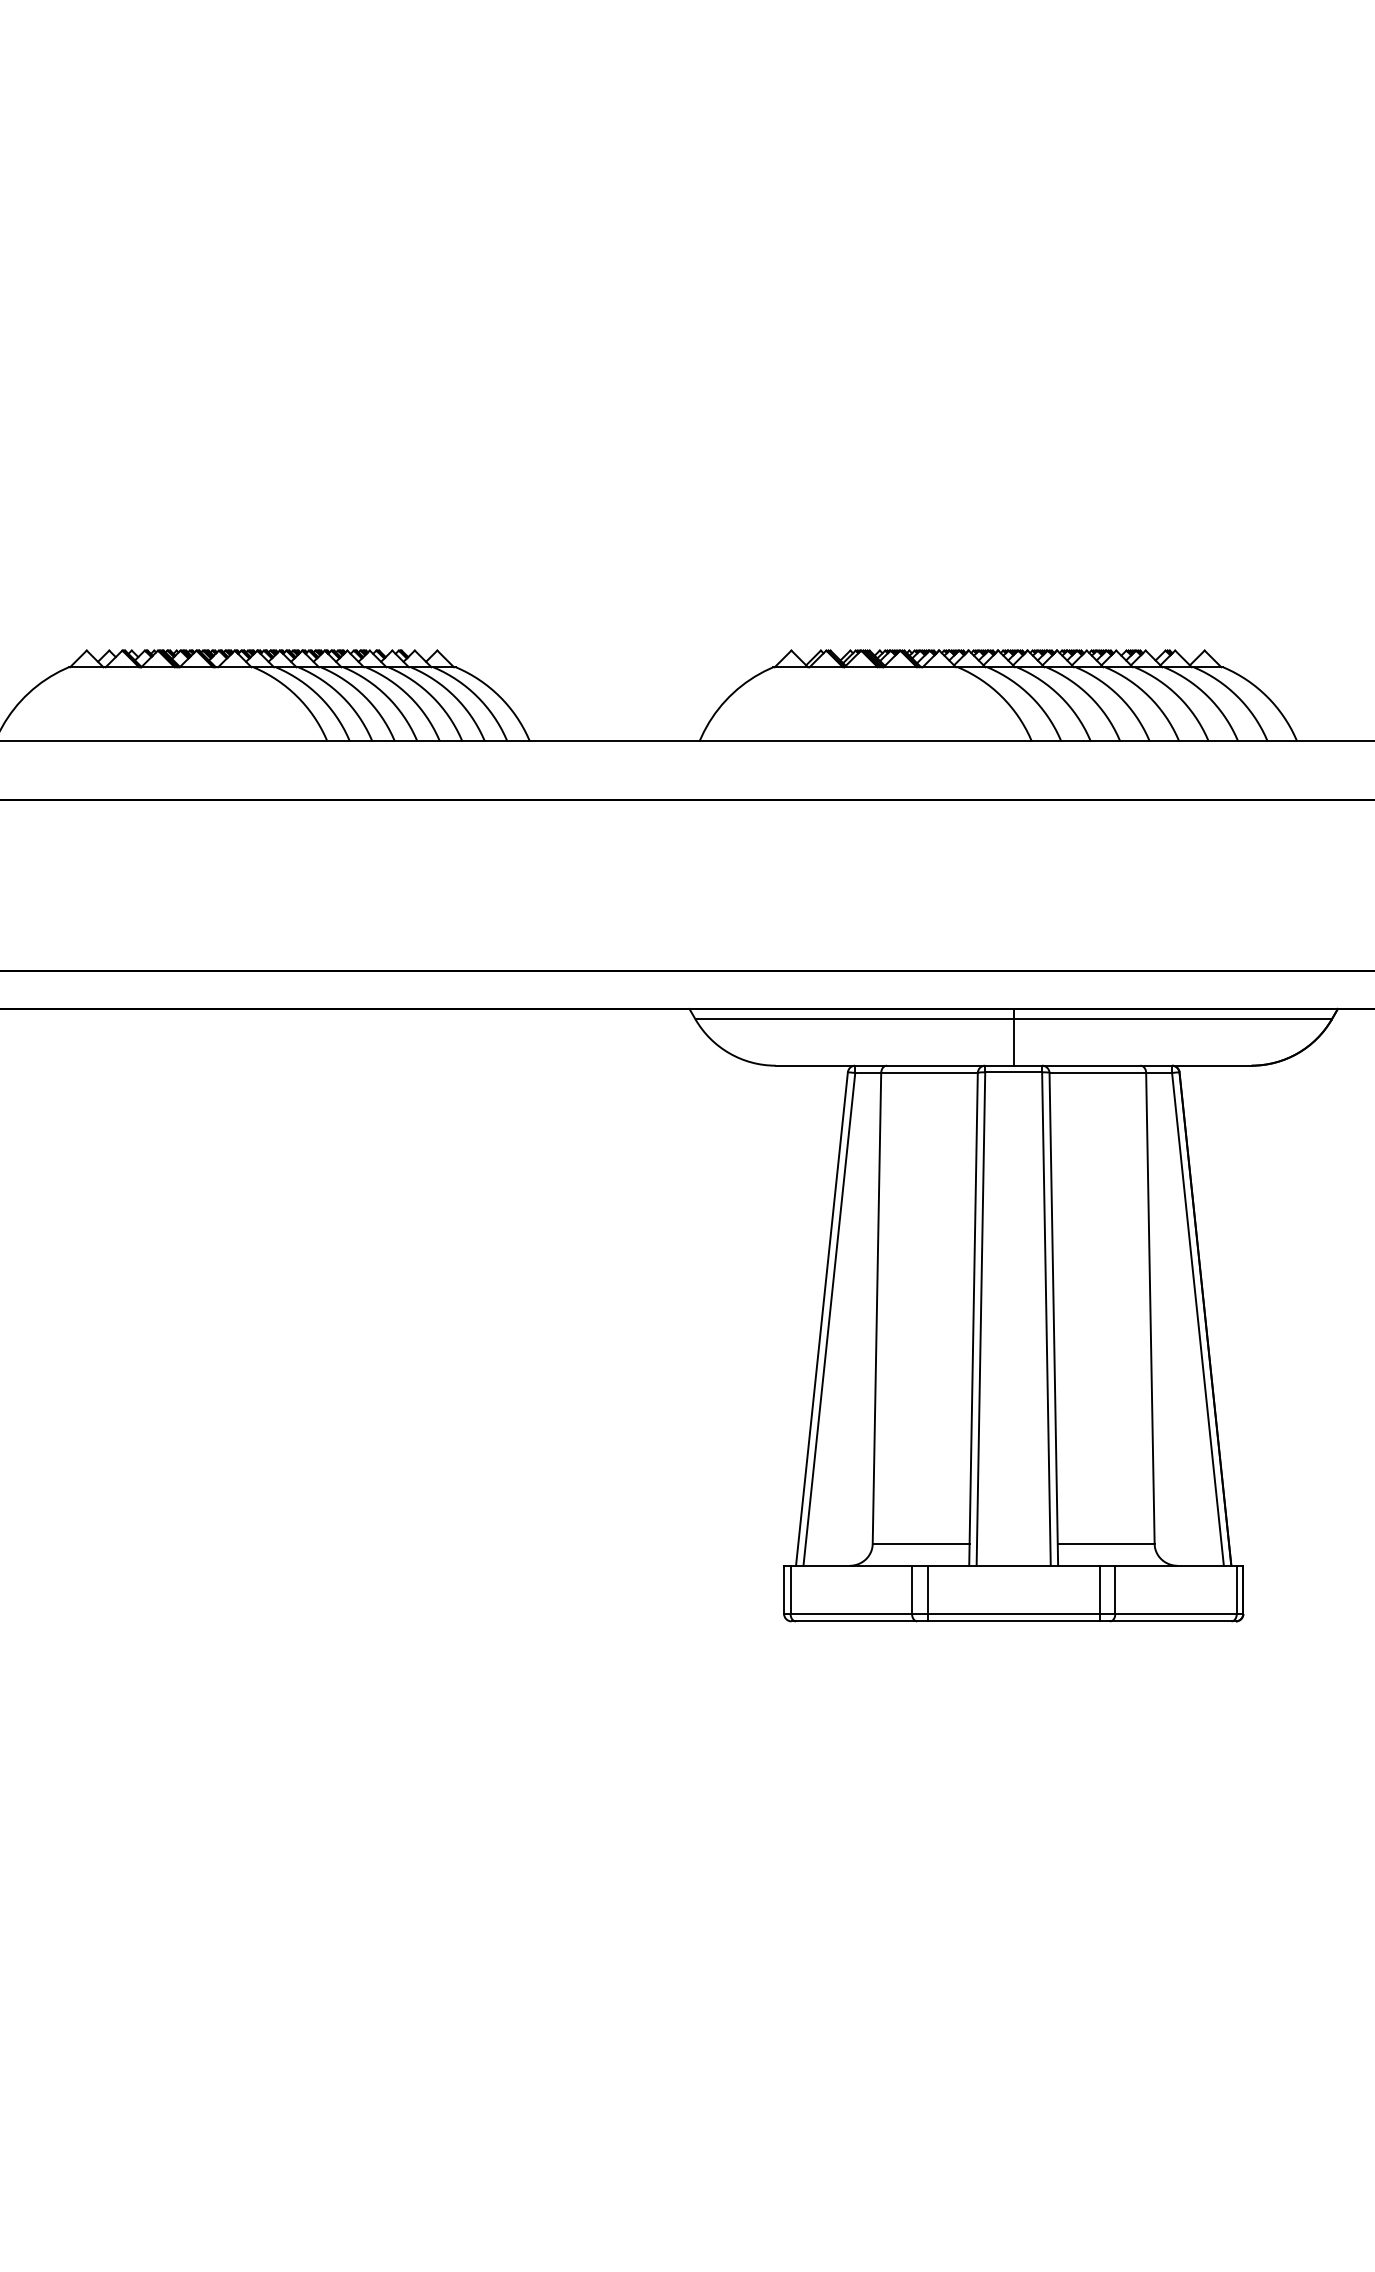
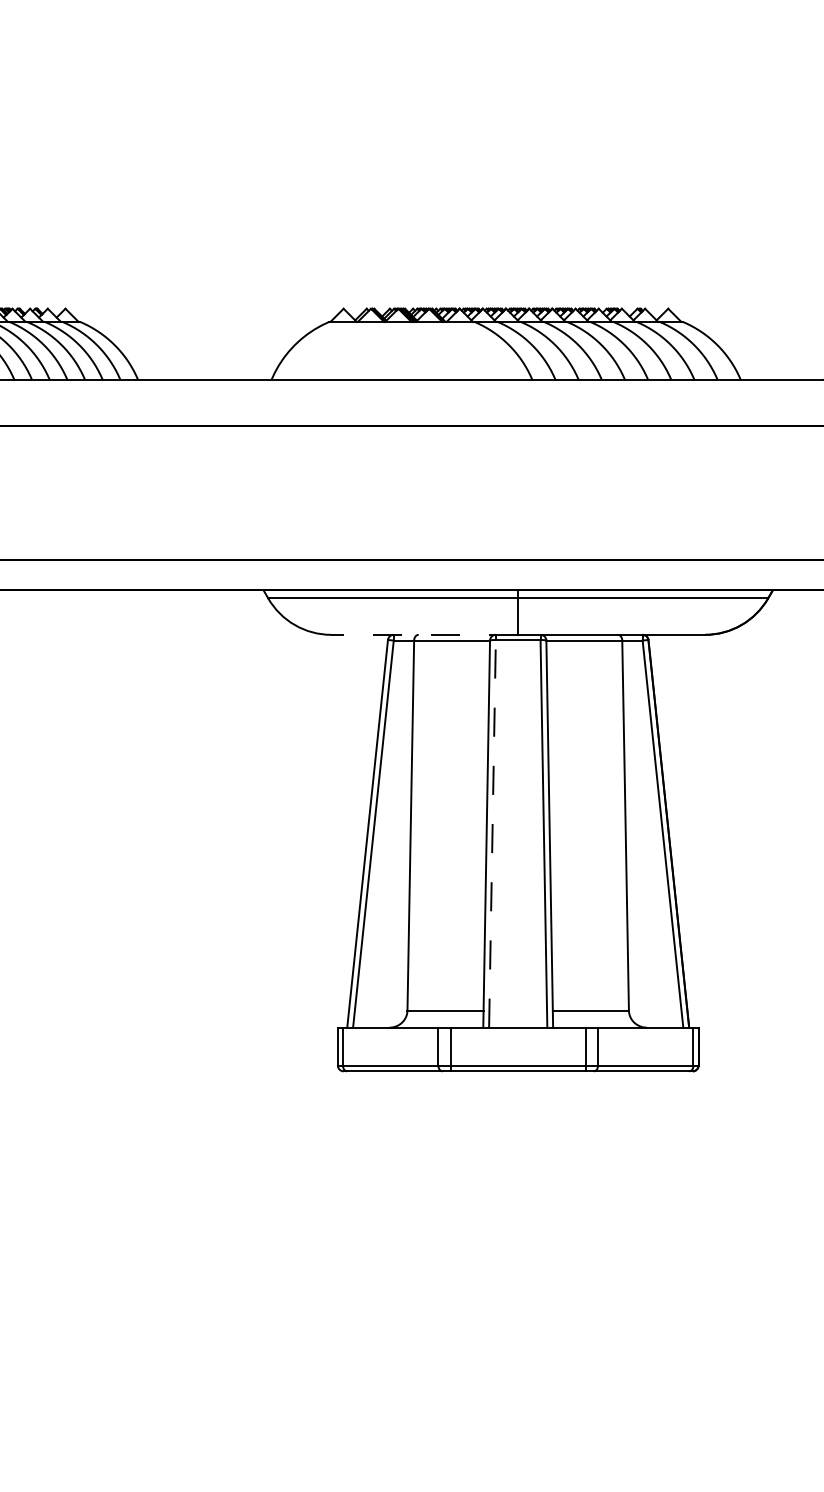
line: (894, 1065) -> (424, 634), solid -> dashed
line: (980, 1319) -> (492, 834), solid -> dashed

